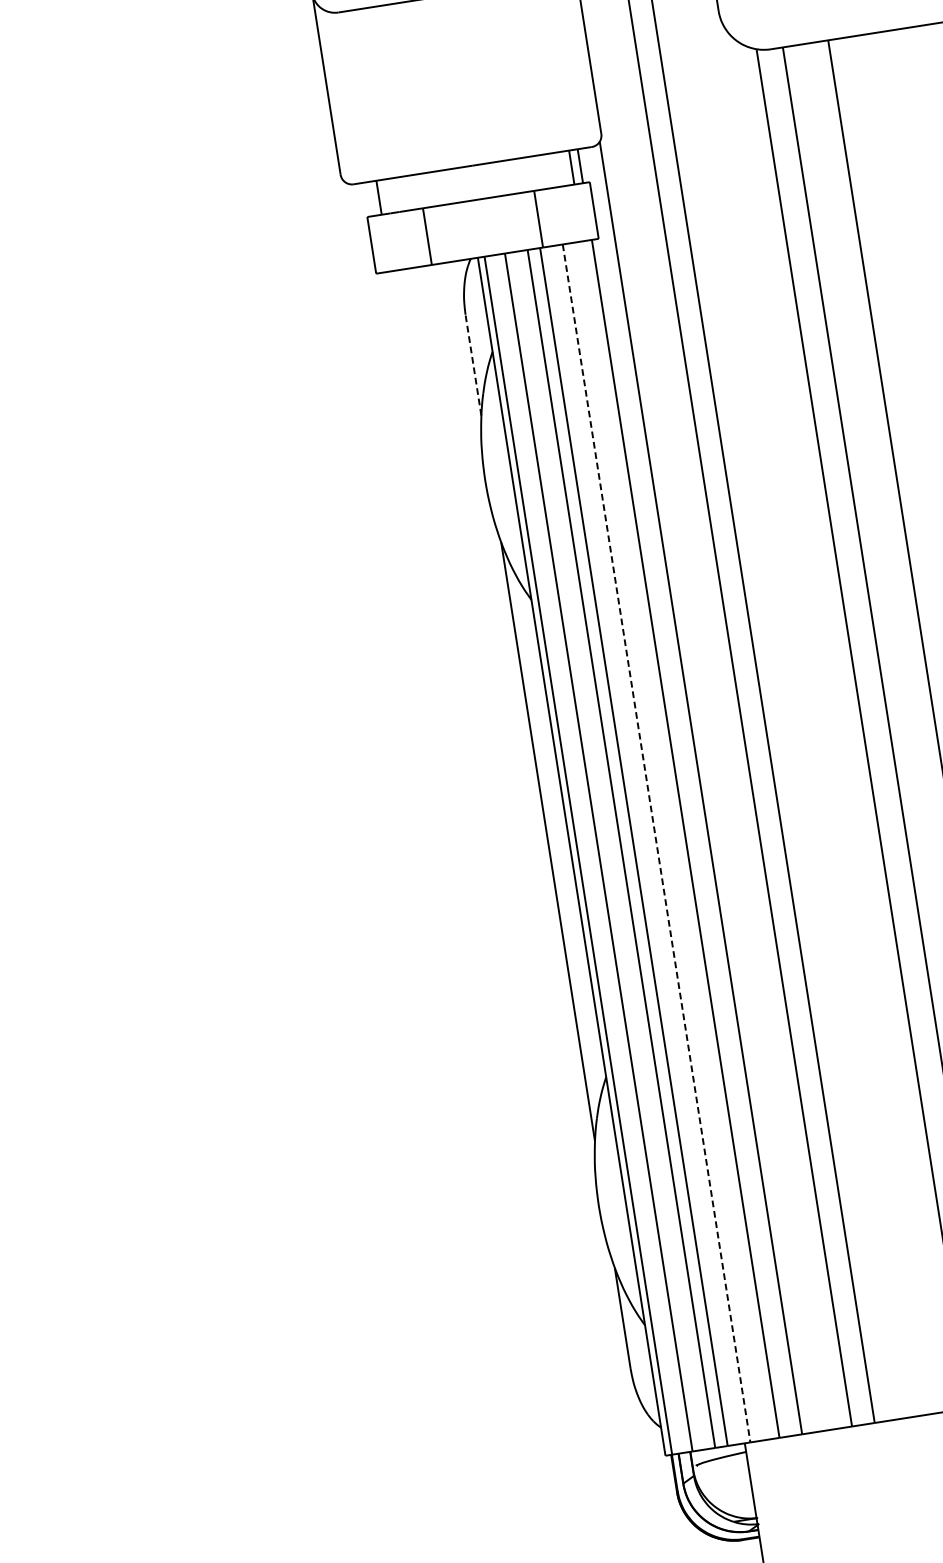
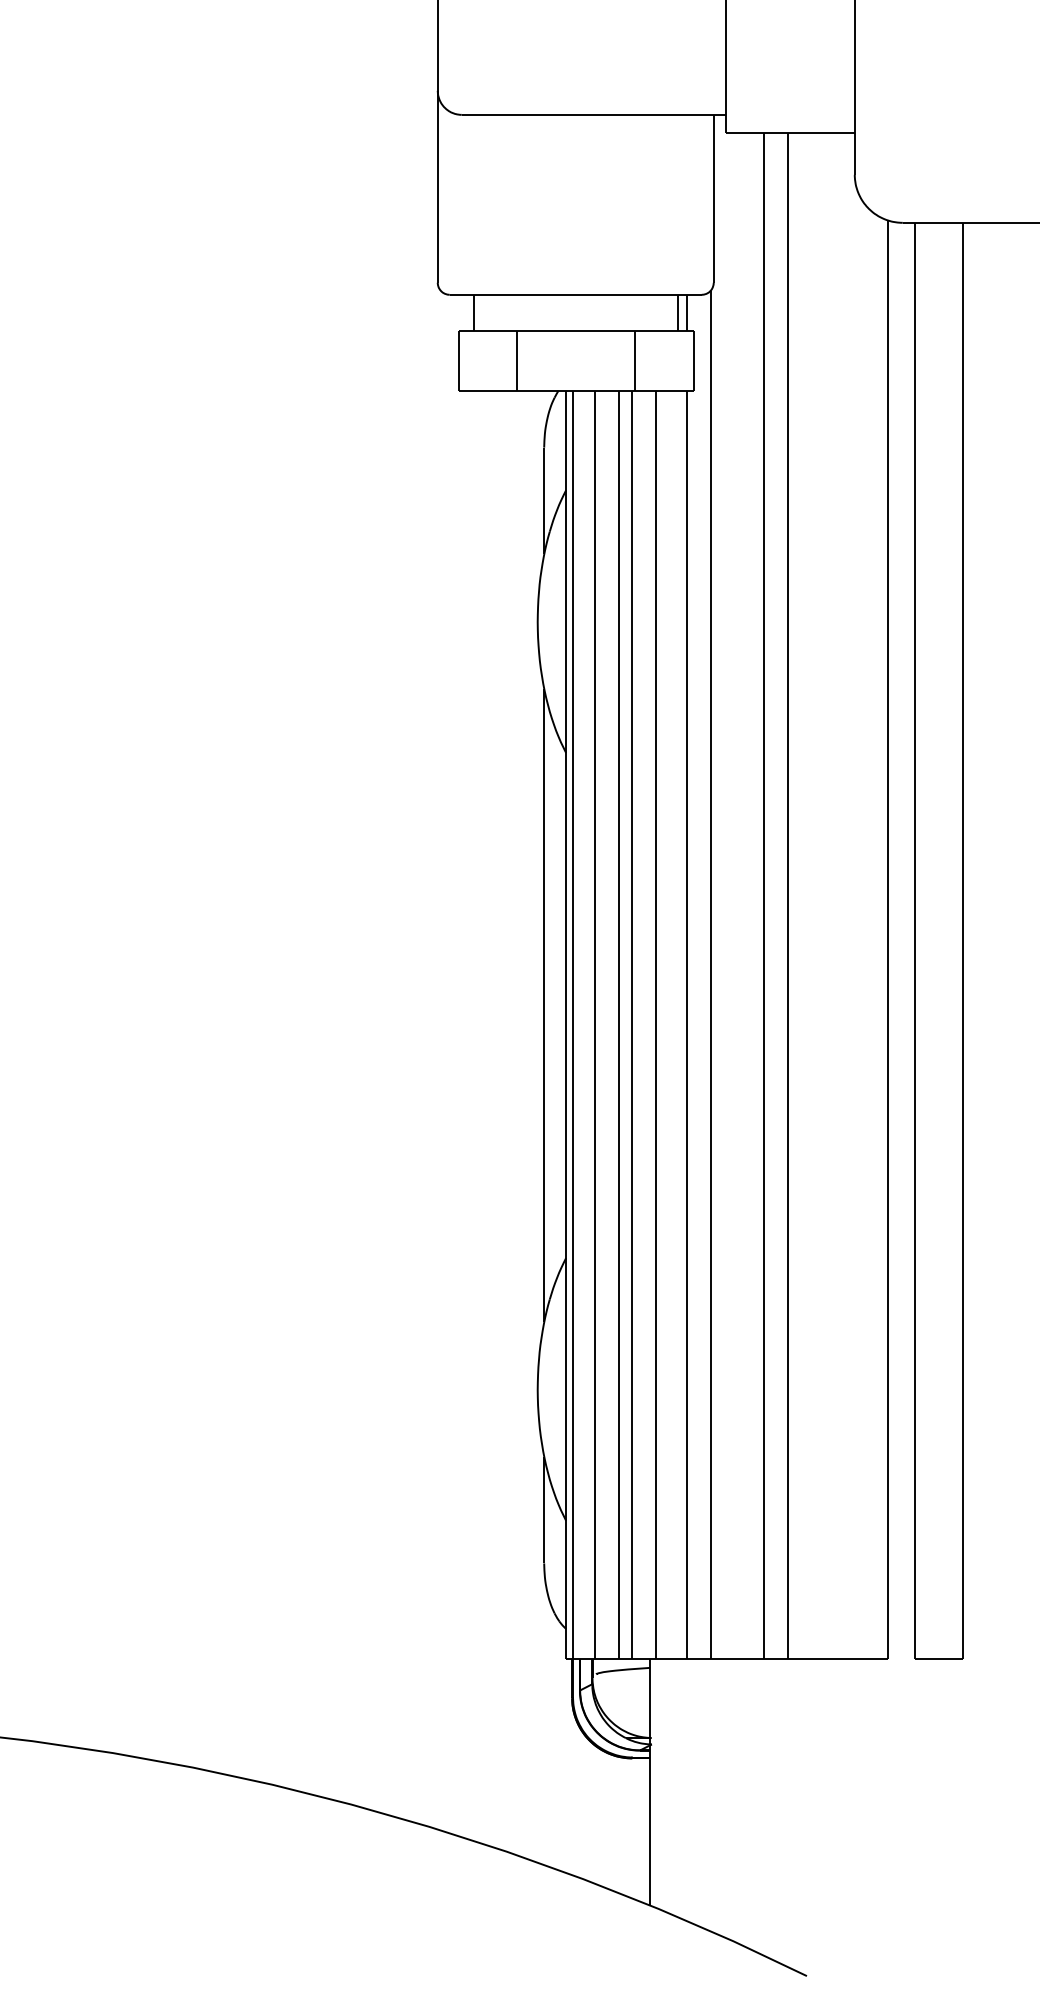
line: (473, 364) -> (544, 500), dashed -> solid
line: (657, 843) -> (656, 1024), dashed -> solid

